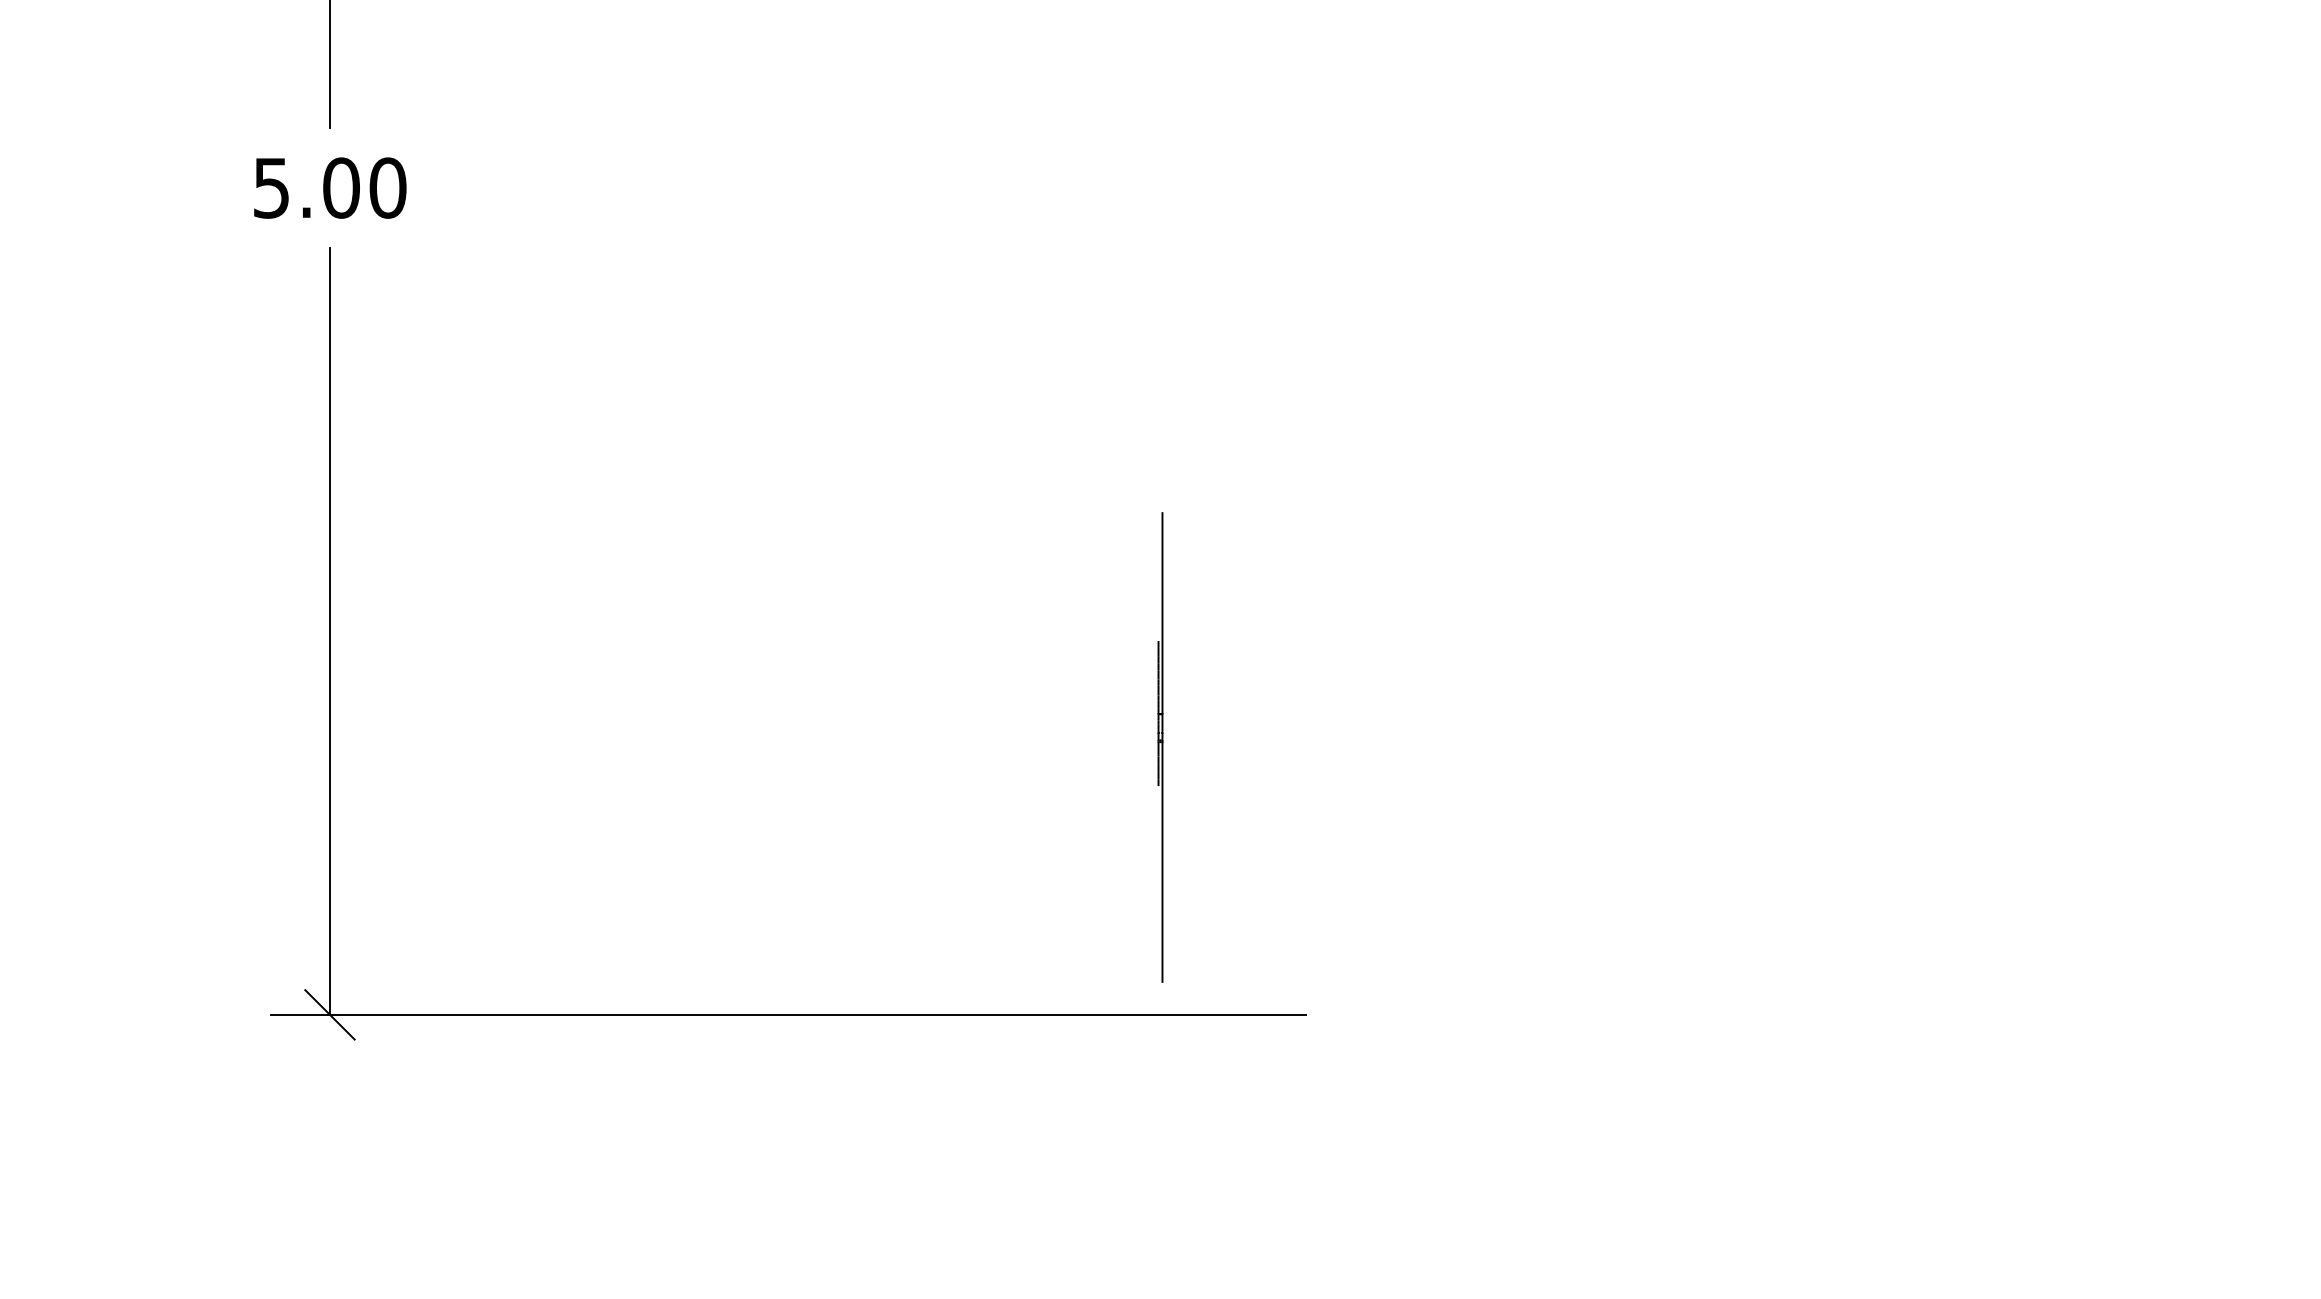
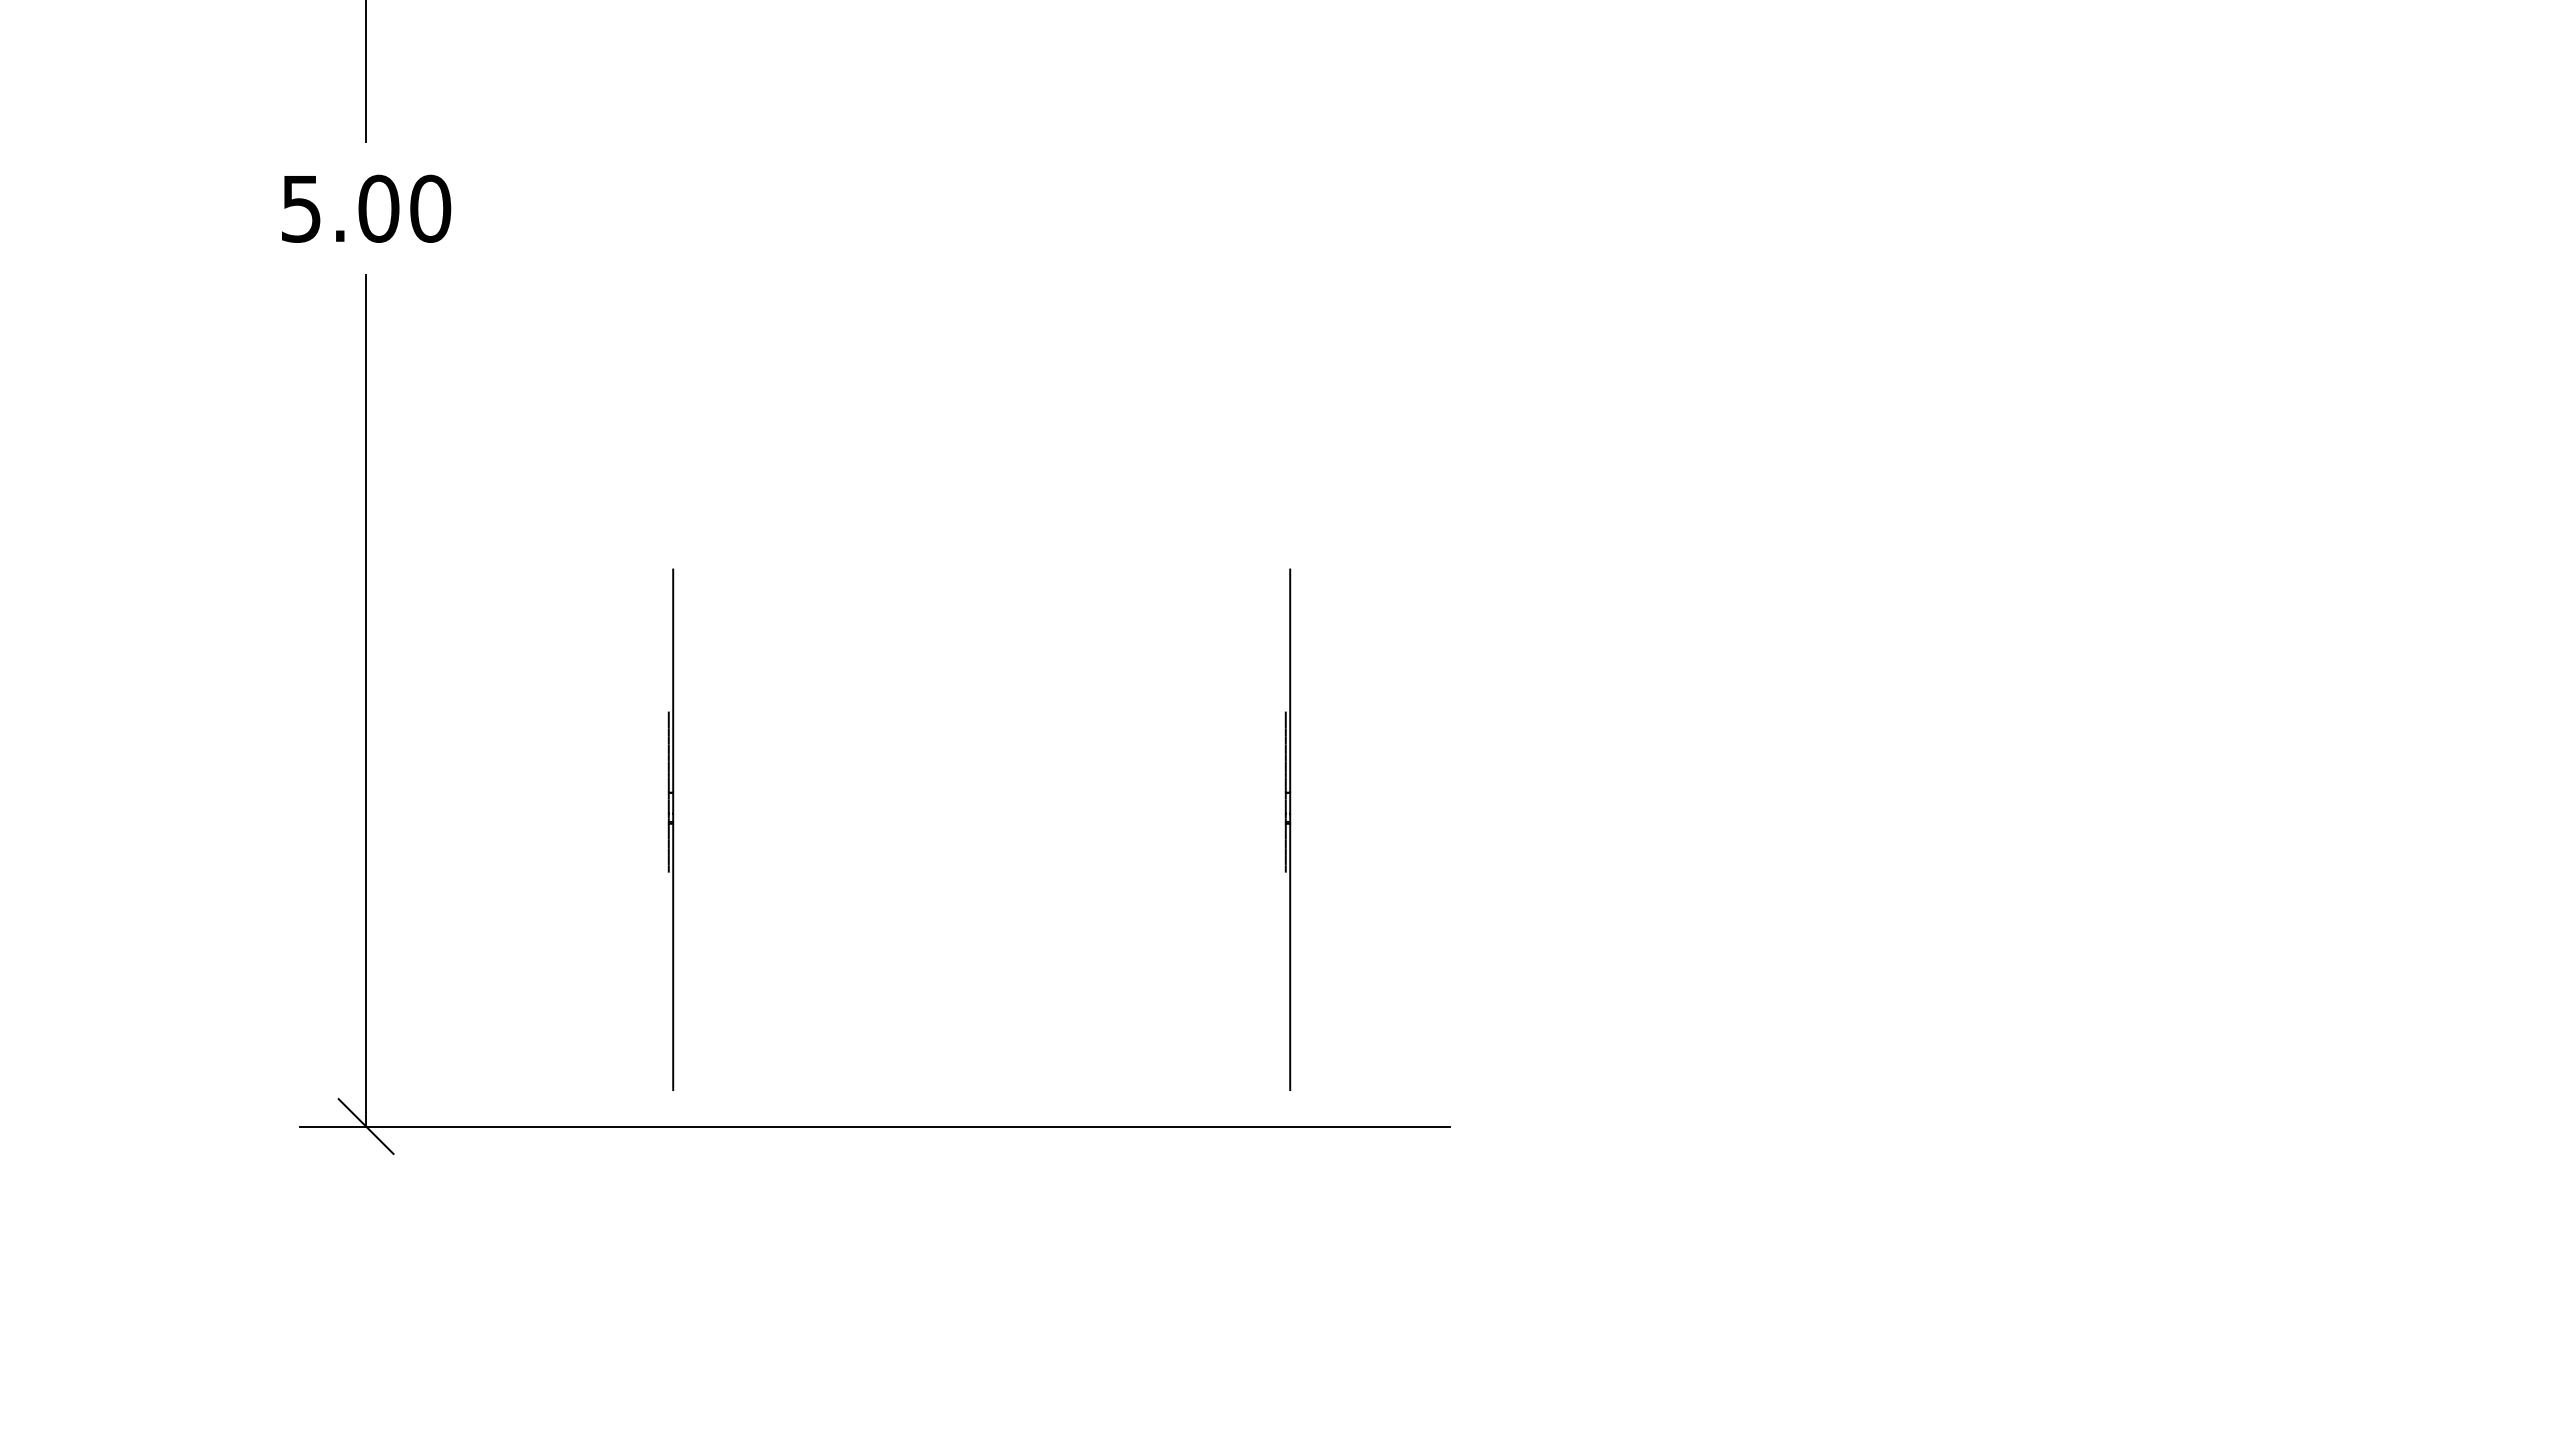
part: (604, 747) -> (670, 829), added

